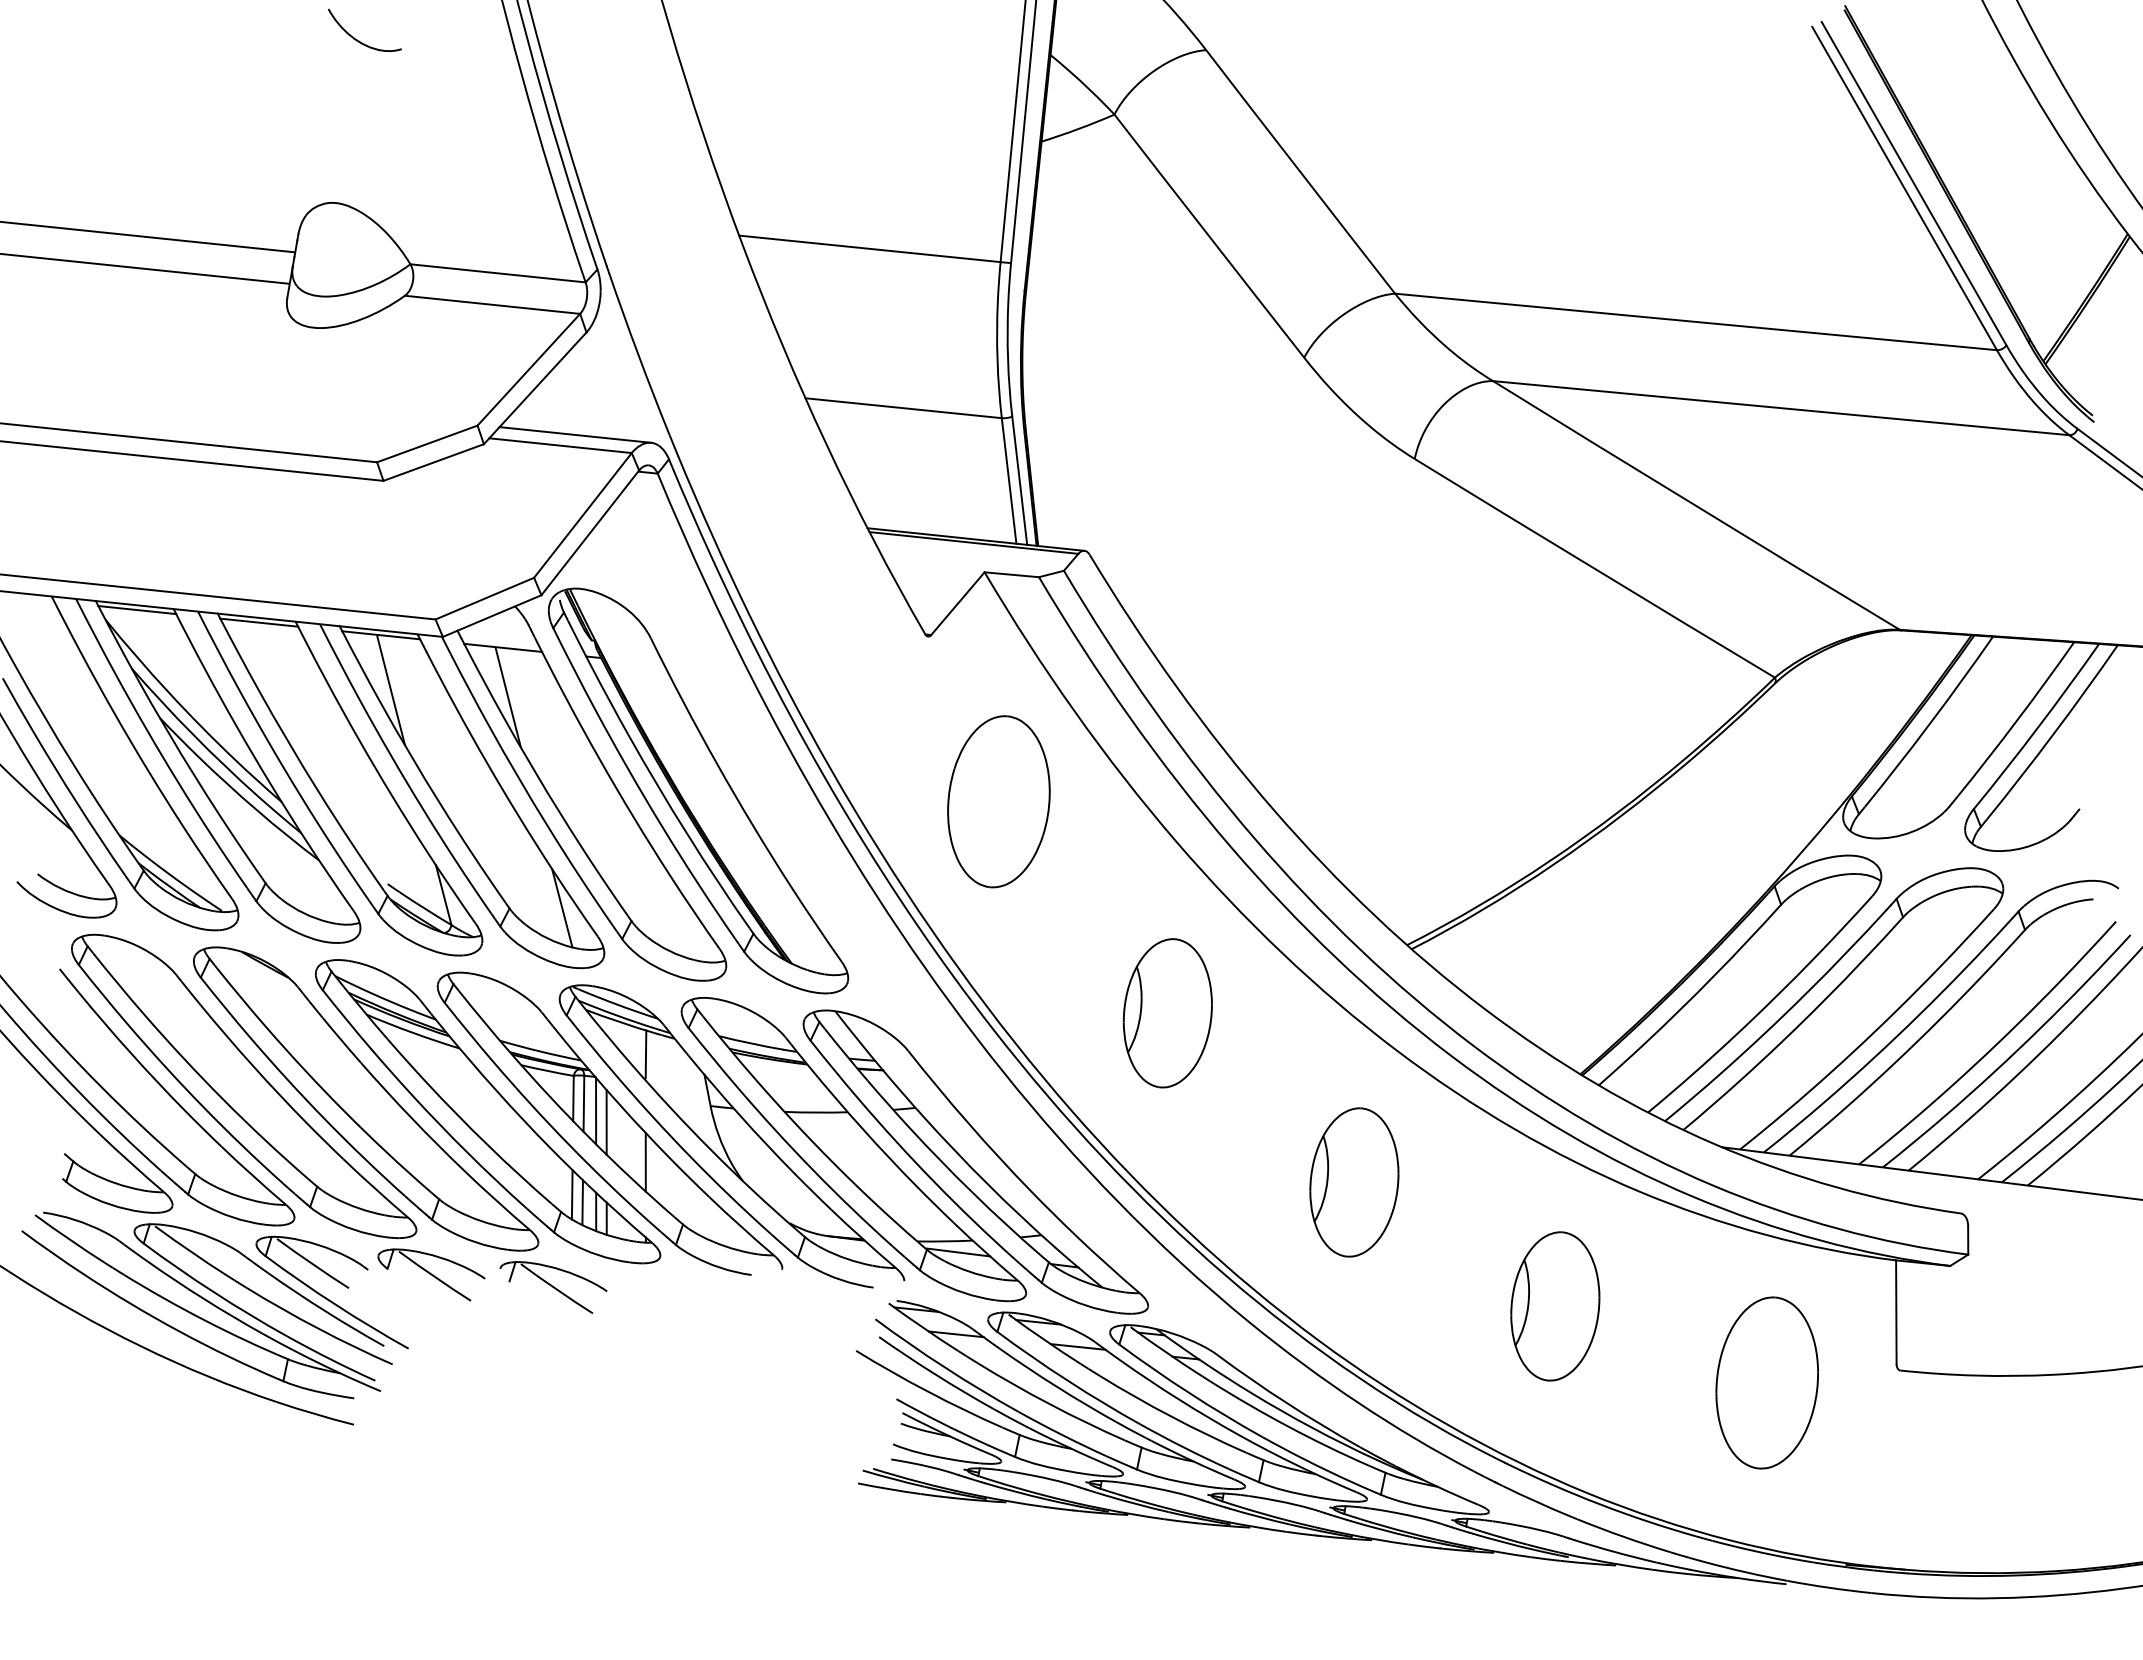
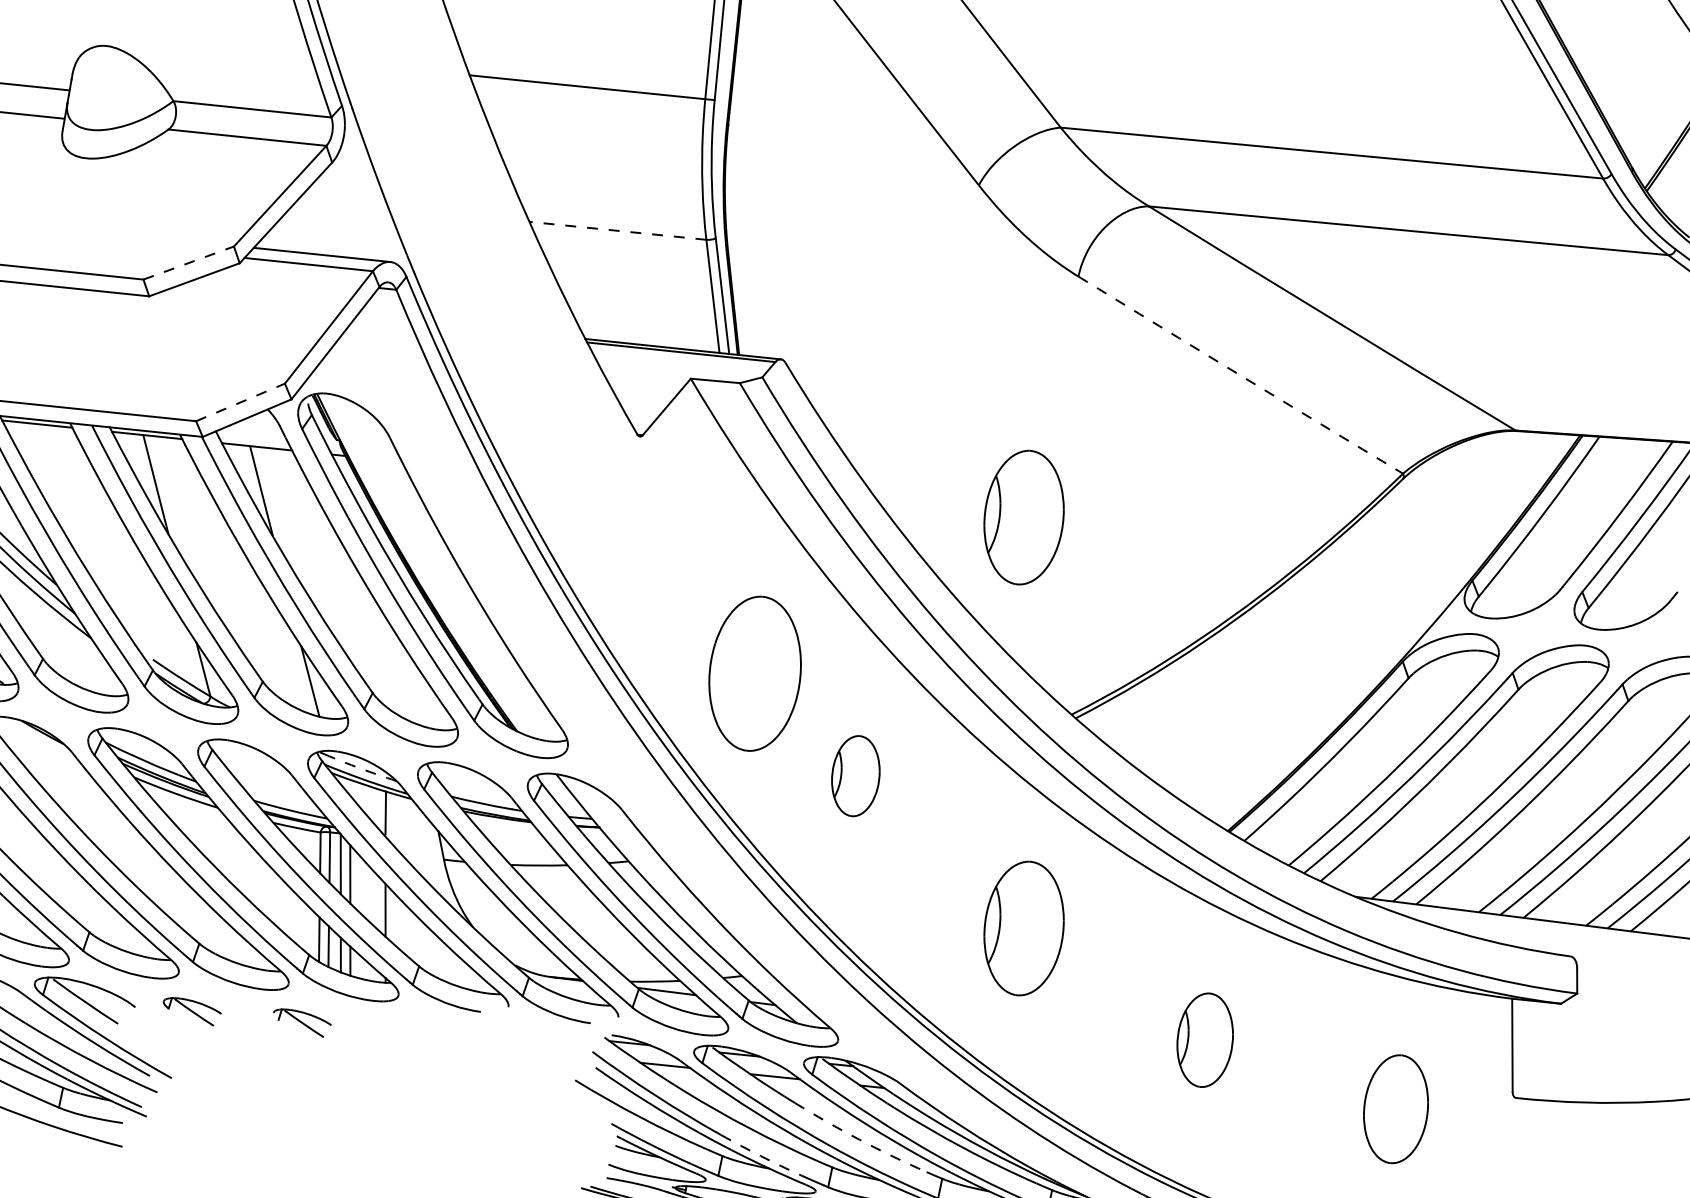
line: (903, 408) -> (617, 231), solid -> dashed
line: (427, 443) -> (188, 262), solid -> dashed
arc: (1594, 568) -> (1240, 375), solid -> dashed
line: (485, 598) -> (241, 402), solid -> dashed
part: (1354, 726) -> (1024, 517), added
part: (998, 801) -> (754, 673), moved
arc: (617, 1004) -> (360, 768), solid -> dashed
part: (1167, 1013) -> (855, 776), size x0.6
part: (431, 1274) -> (192, 1011), size x0.6
part: (553, 1287) -> (302, 1023), size x0.6
part: (1555, 1306) -> (1205, 1040), size x0.7
part: (1766, 1382) -> (1395, 1108), size x0.7
arc: (1171, 1416) -> (859, 1139), solid -> dashed
arc: (1062, 1435) -> (761, 1156), solid -> dashed

